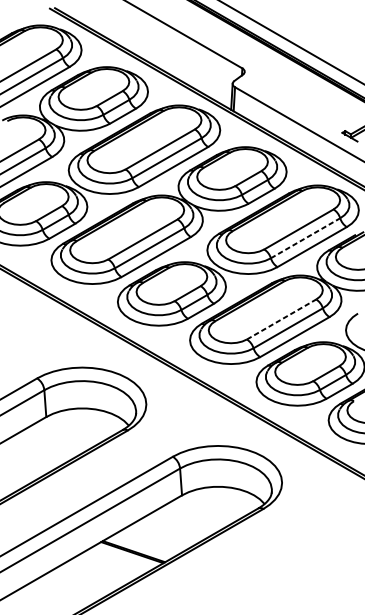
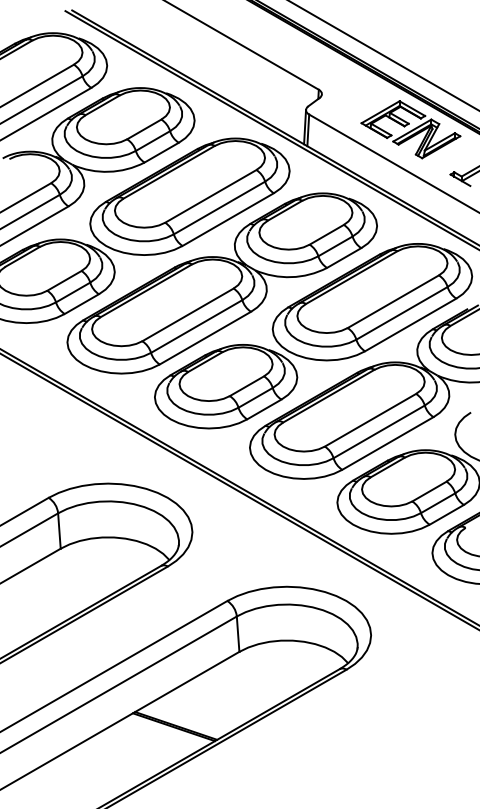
part: (312, 98) -> (410, 129), added
line: (305, 238) -> (402, 313), dashed -> solid
line: (281, 319) -> (370, 420), dashed -> solid

